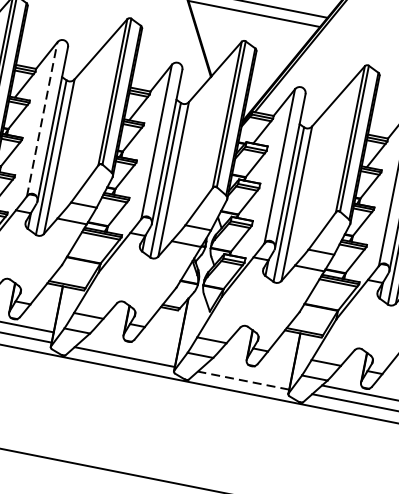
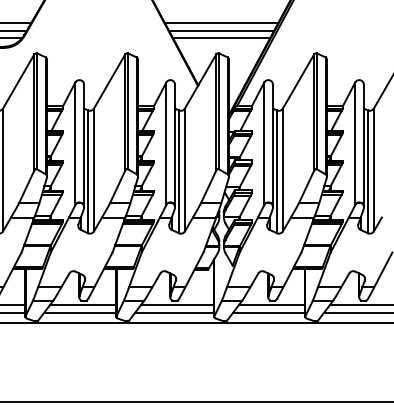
line: (252, 23) -> (221, 38), added
line: (42, 118) -> (75, 143), dashed -> solid
line: (130, 347) -> (177, 305), added
line: (248, 371) -> (271, 305), added
line: (242, 380) -> (268, 313), dashed -> solid

